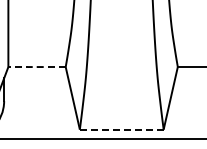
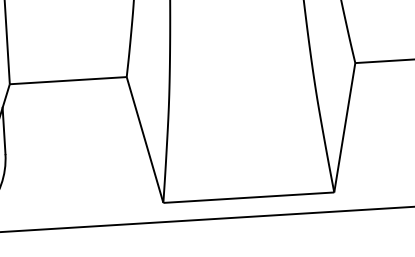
line: (37, 67) -> (69, 81), dashed -> solid
line: (122, 129) -> (250, 197), dashed -> solid

